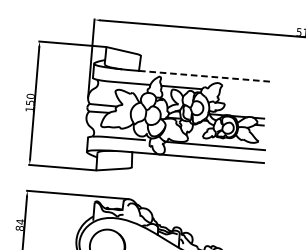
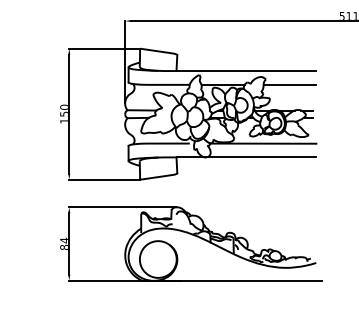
line: (204, 76) -> (246, 71), dashed -> solid
line: (244, 92) -> (289, 84), added

